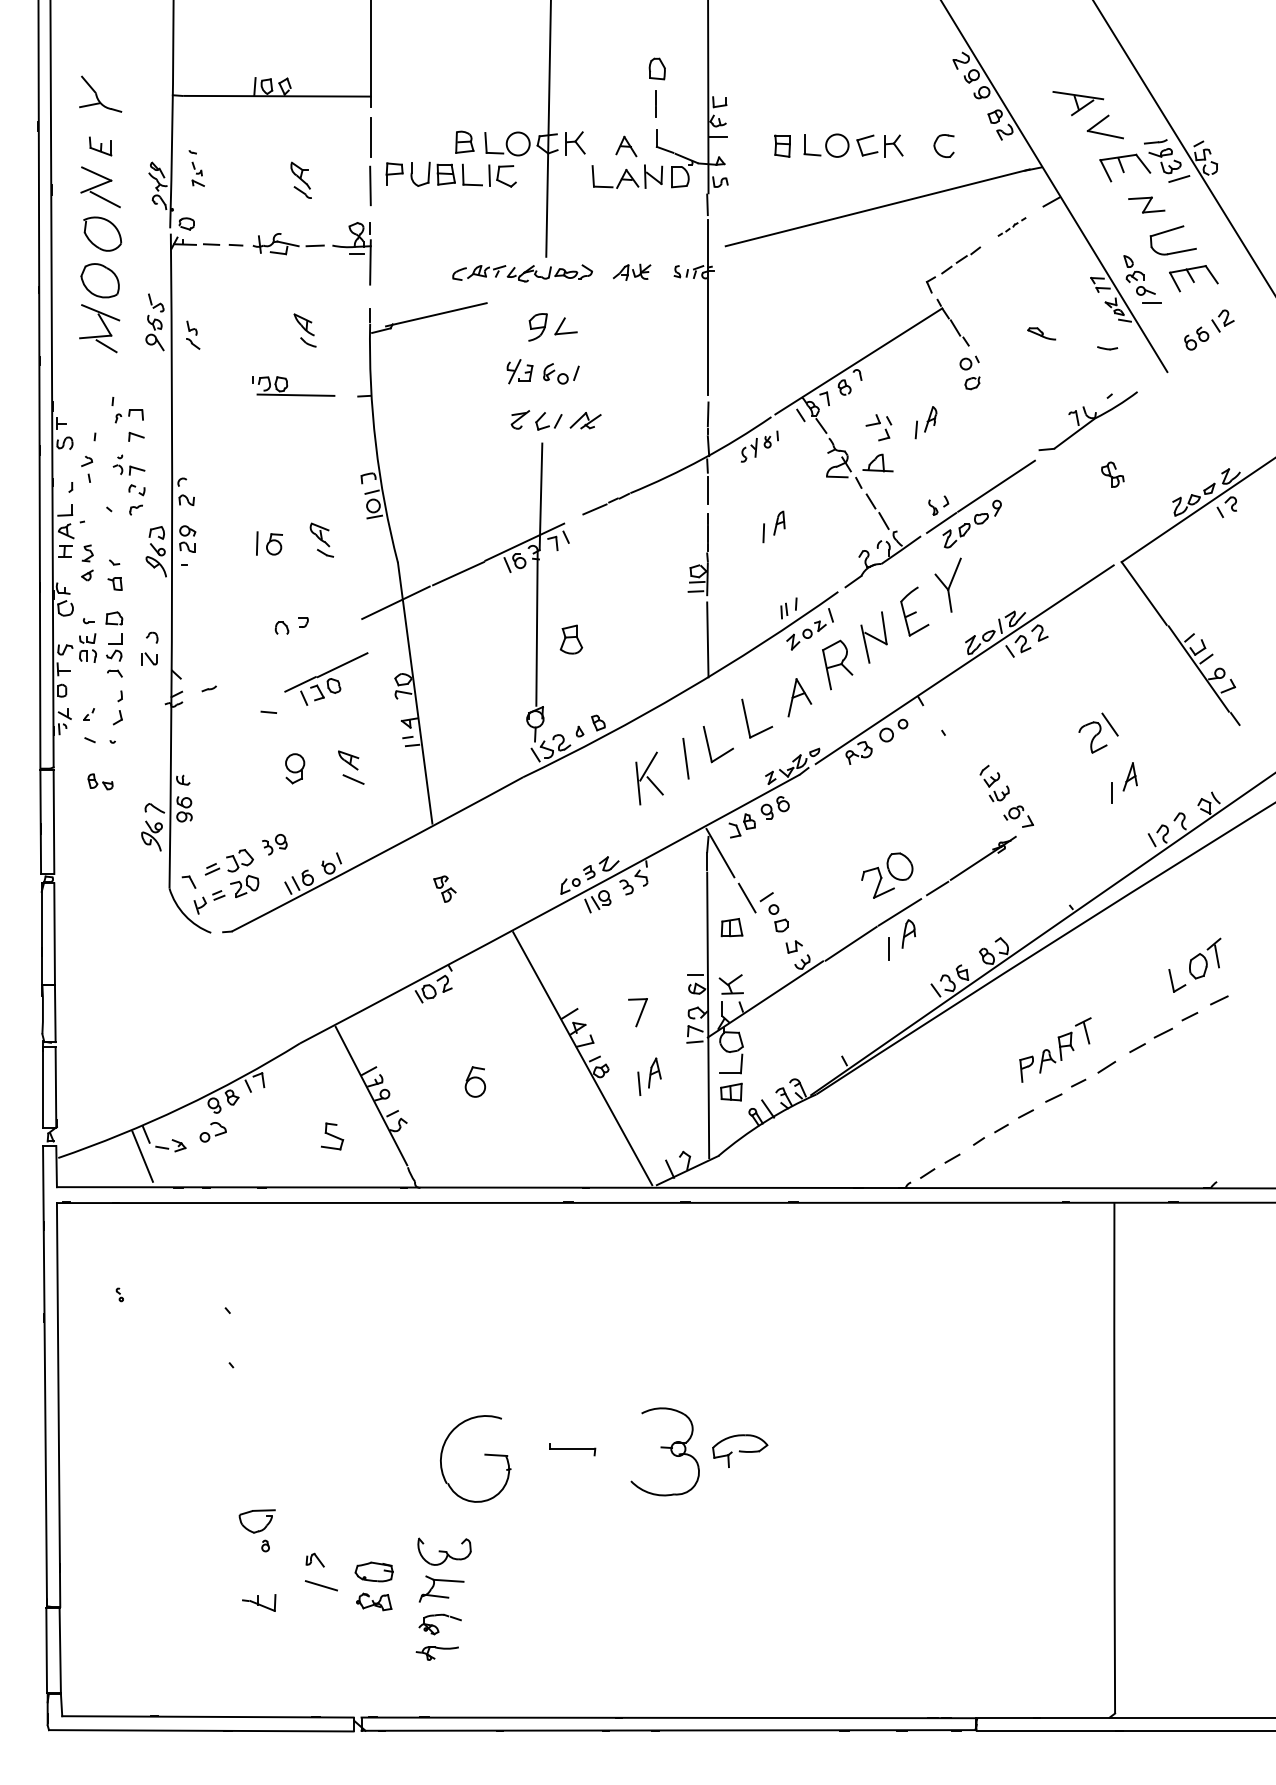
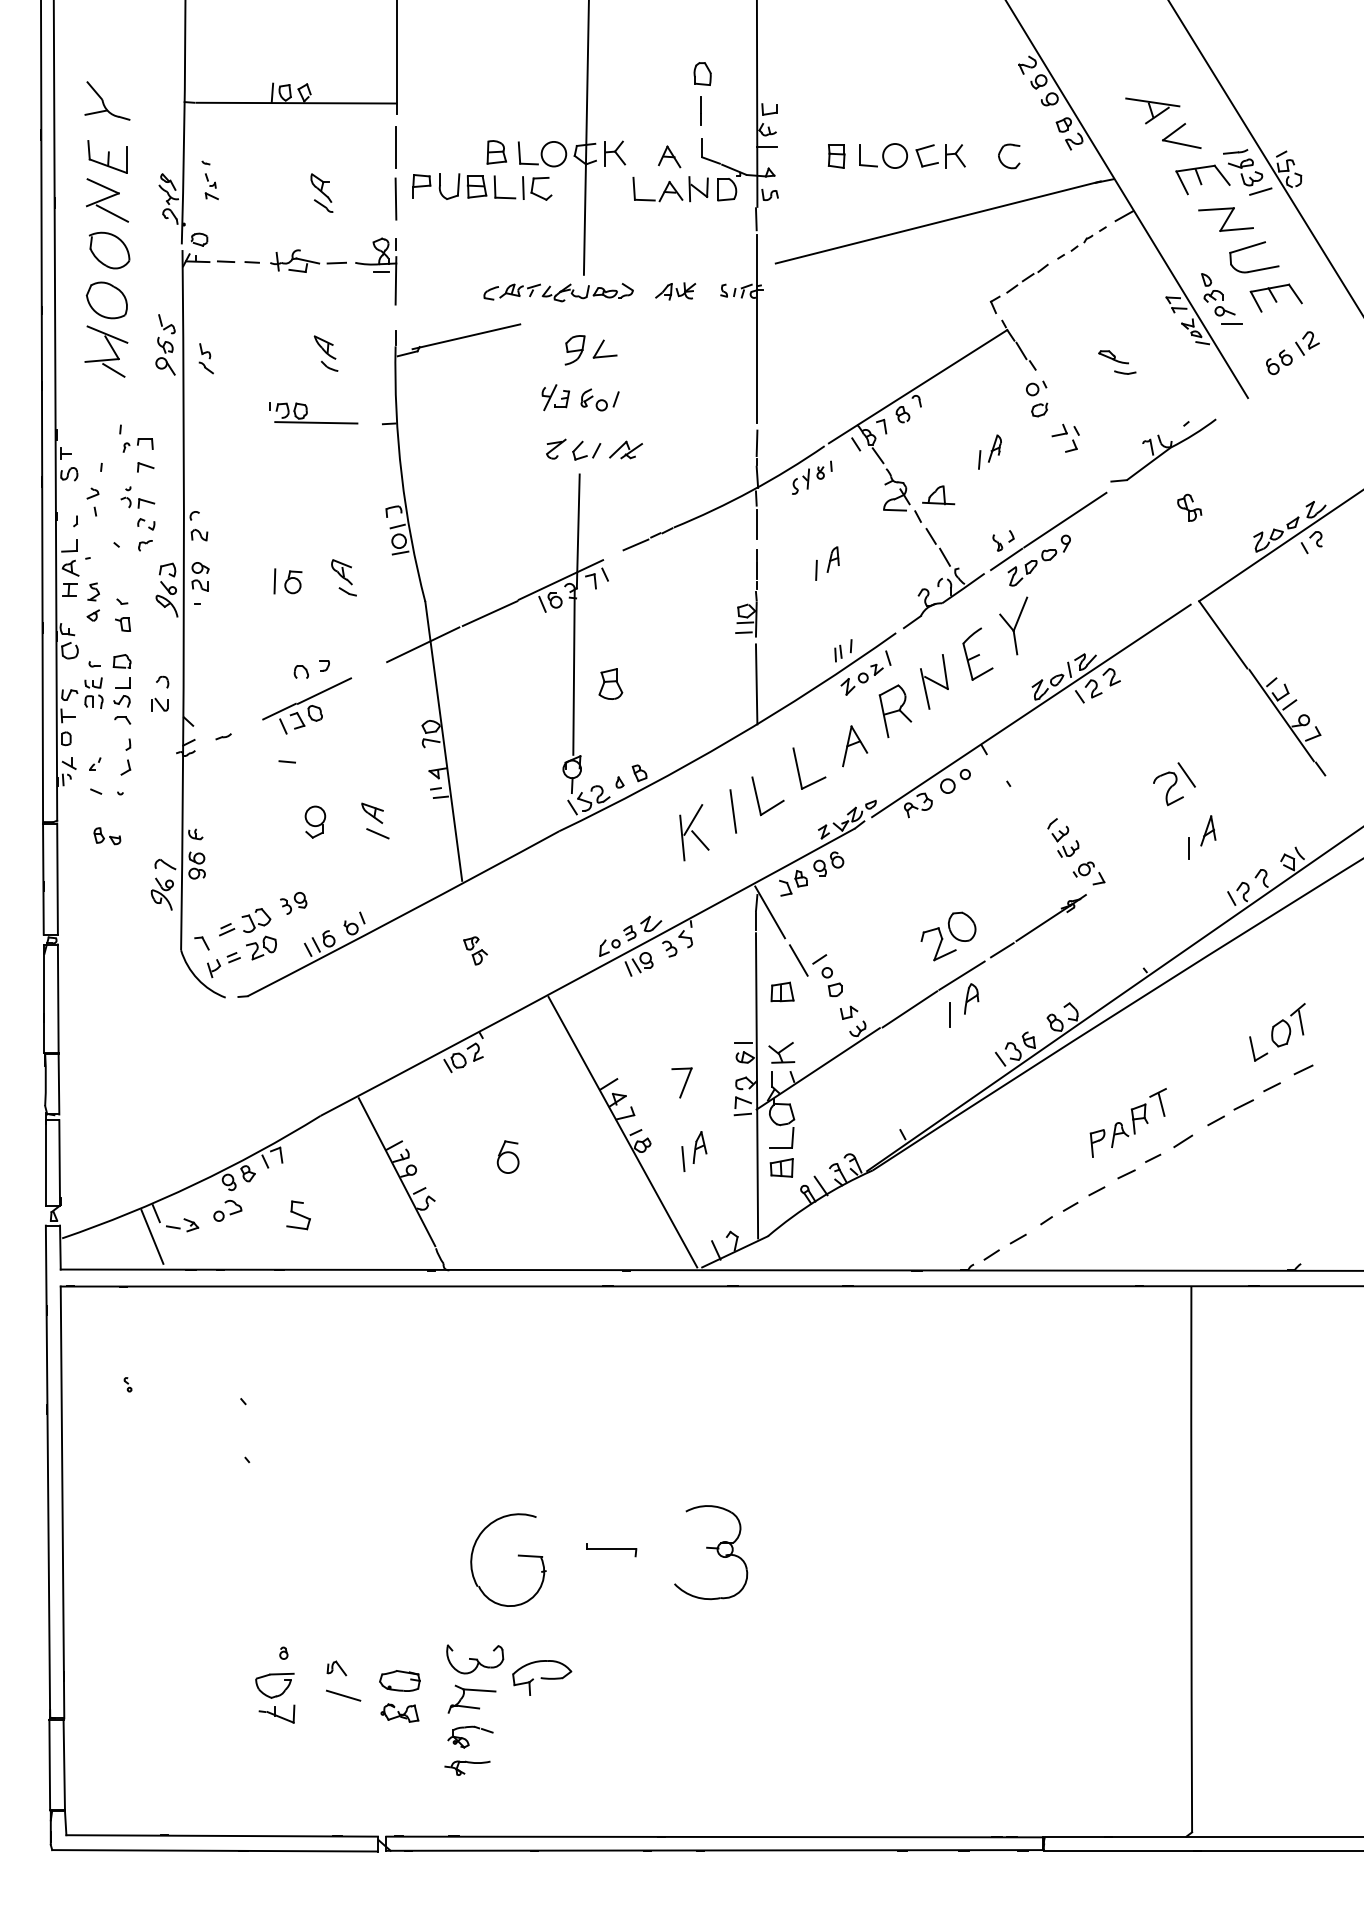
part: (100, 146) -> (107, 156), size x1.67
part: (1146, 204) -> (1225, 218), size x1.43
part: (1011, 226) -> (1081, 242), size x1.67
part: (1107, 348) -> (1125, 372), moved
part: (878, 427) -> (1065, 438), moved
part: (326, 678) -> (307, 705), moved
part: (332, 1136) -> (298, 1215), moved
part: (740, 1450) -> (542, 1677), moved
part: (257, 1530) -> (275, 1695), moved

